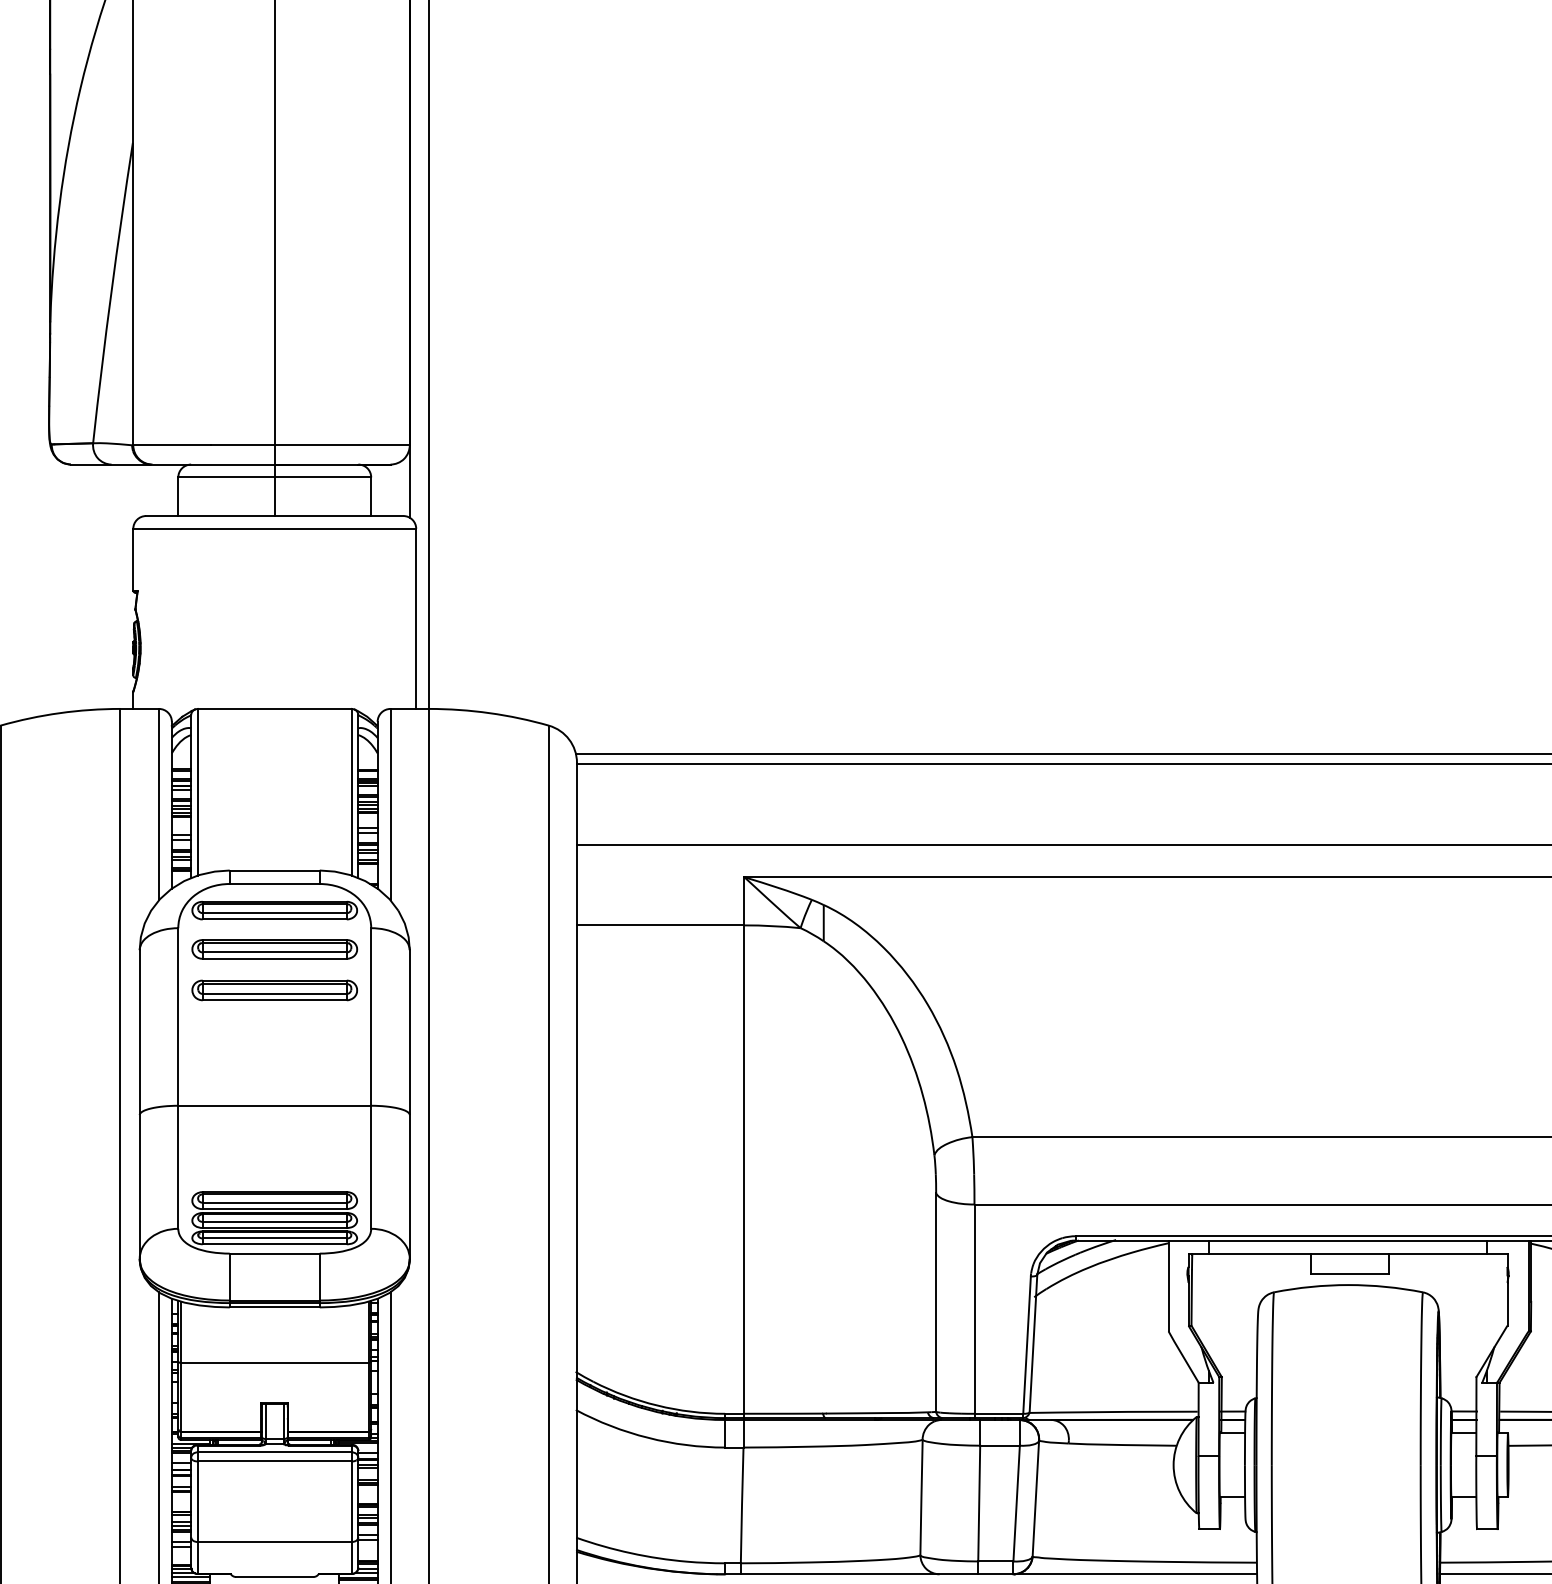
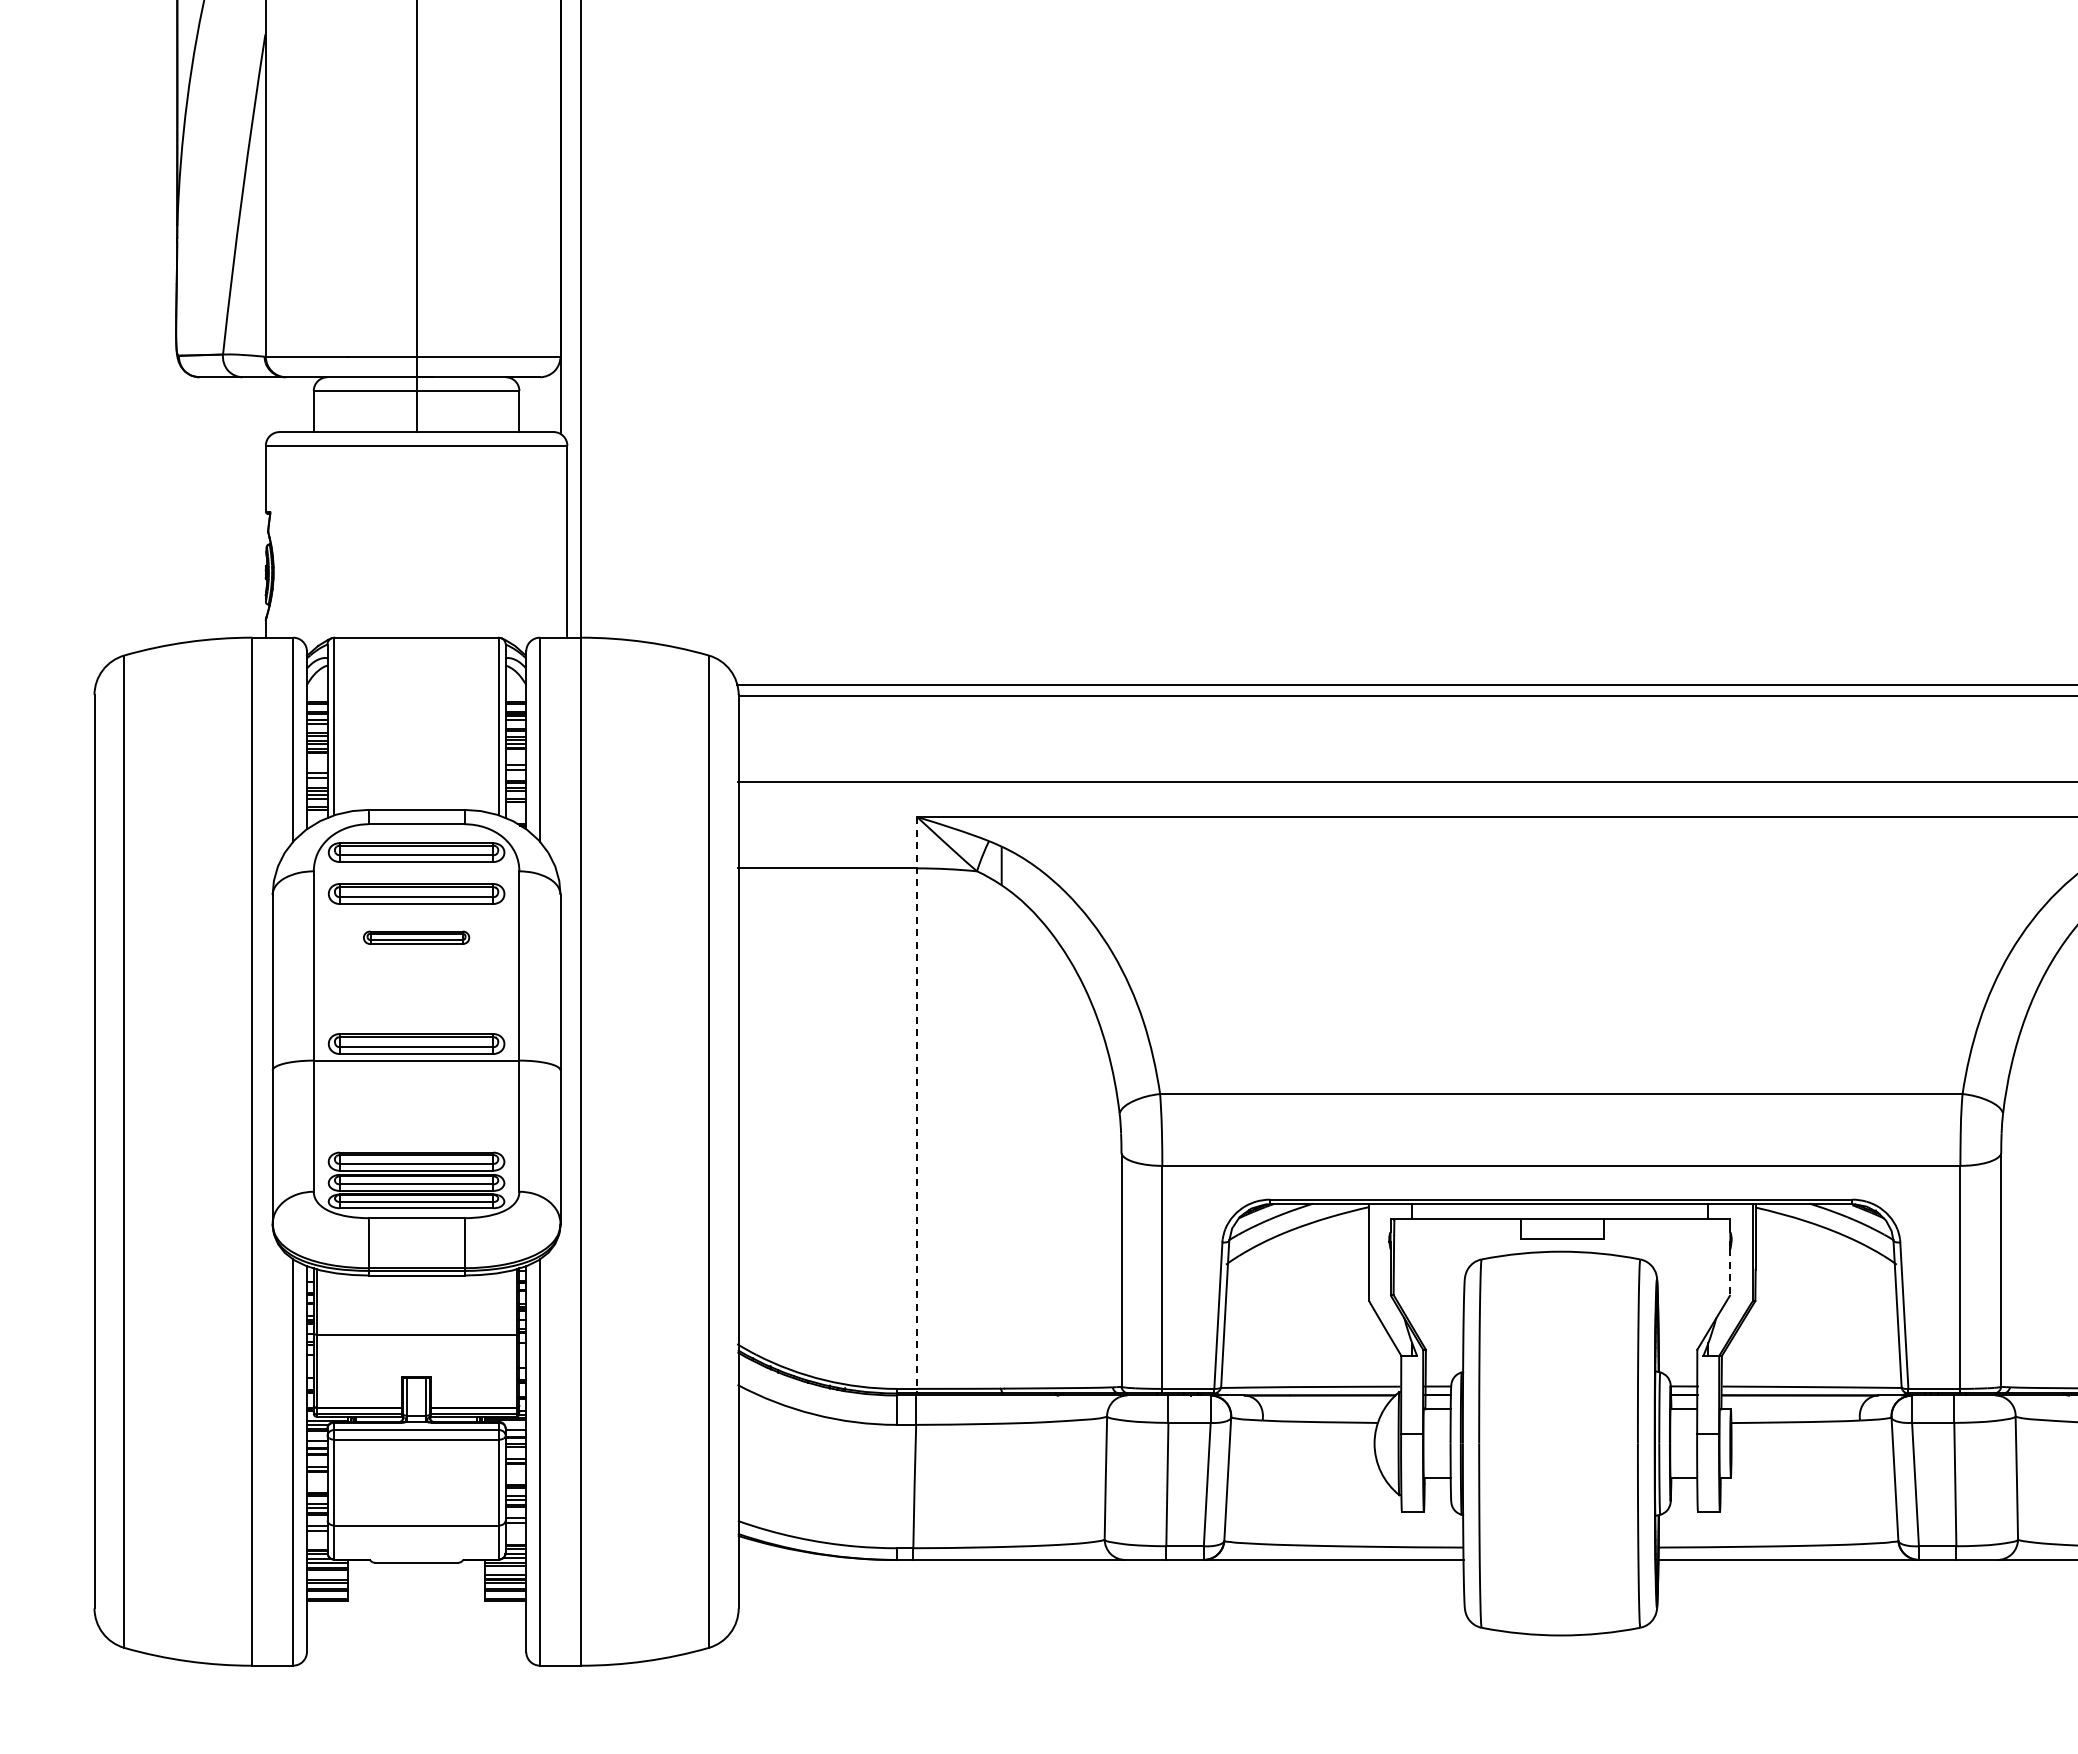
part: (274, 990) -> (416, 937), size x0.6
part: (274, 1089) -> (416, 1043), added
line: (744, 1147) -> (917, 1105), solid -> dashed
line: (1507, 1304) -> (1730, 1272), solid -> dashed

